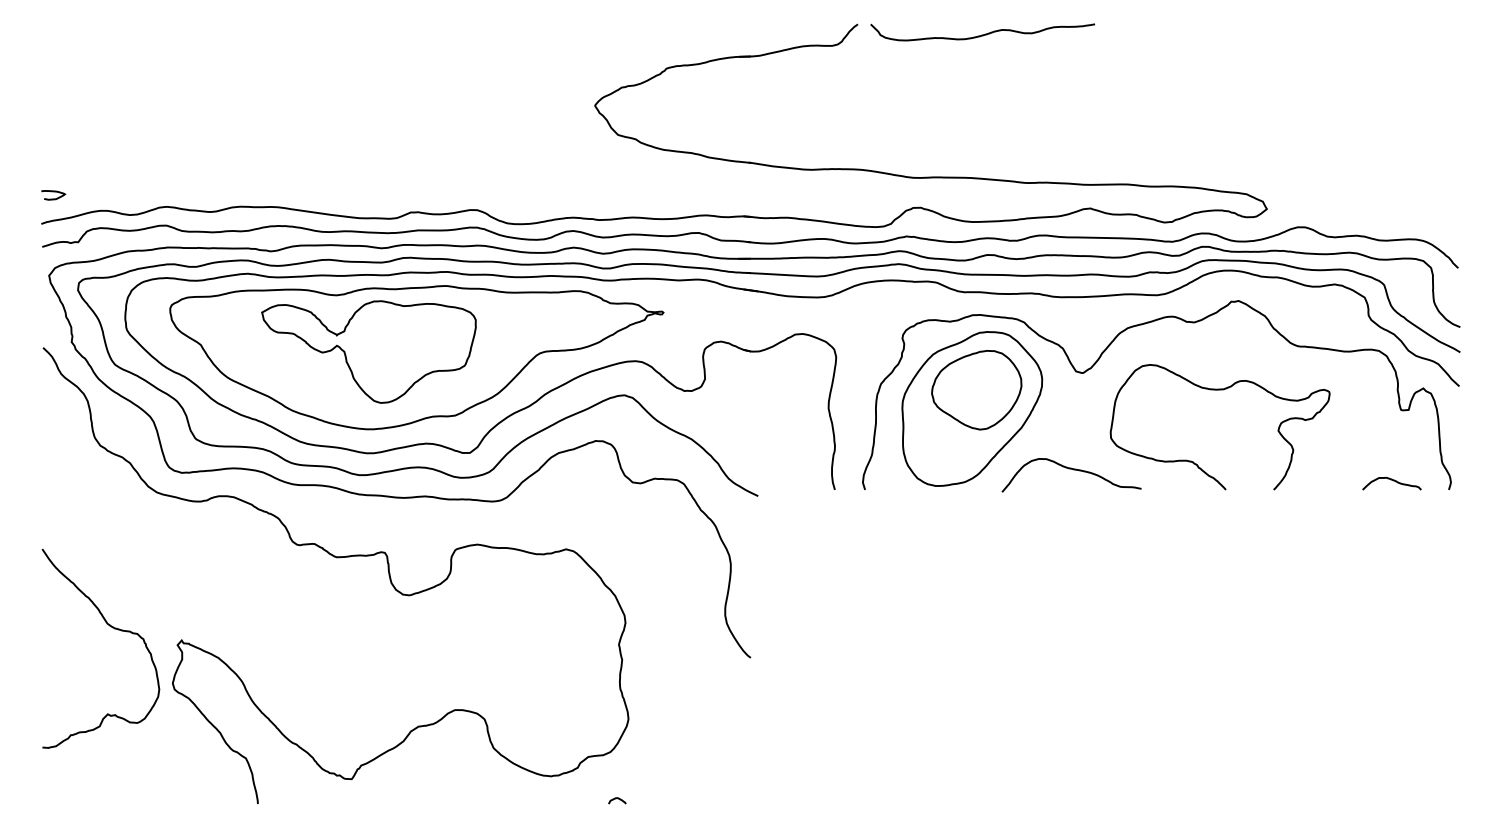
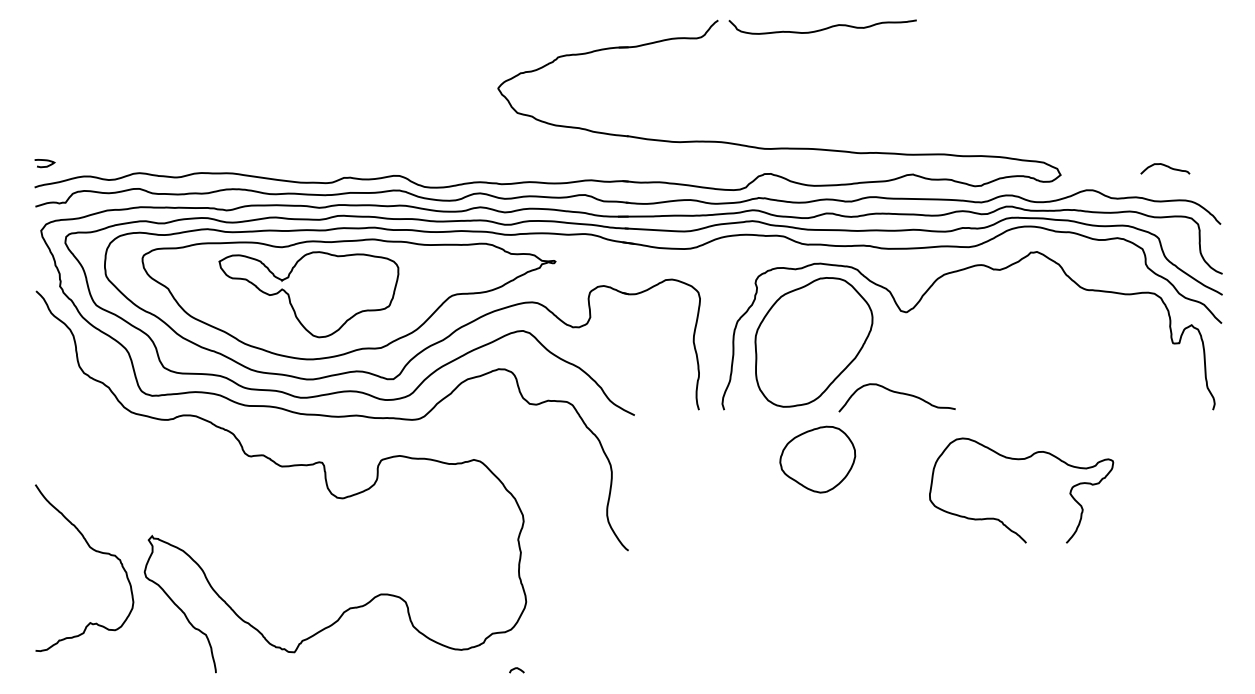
part: (976, 390) -> (817, 459), moved
curve: (1217, 391) -> (1019, 460), moved
curve: (1392, 480) -> (1165, 166), moved
curve: (112, 628) -> (94, 551), moved

